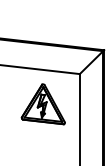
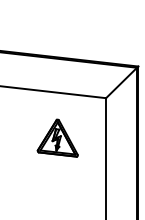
part: (43, 103) -> (57, 137), size x0.7

